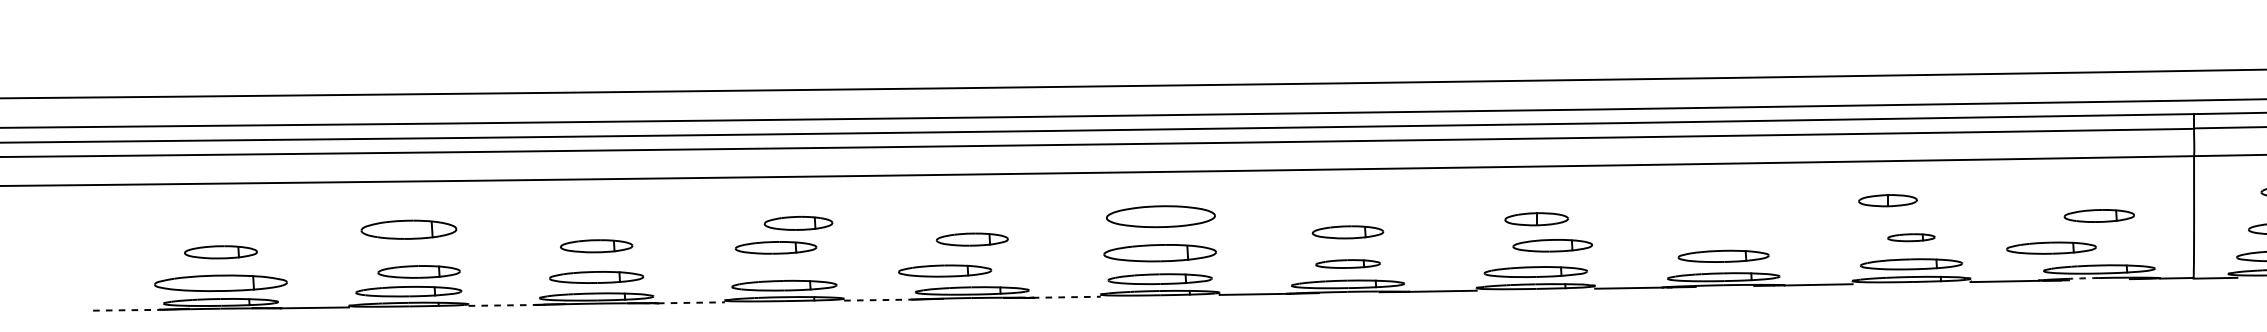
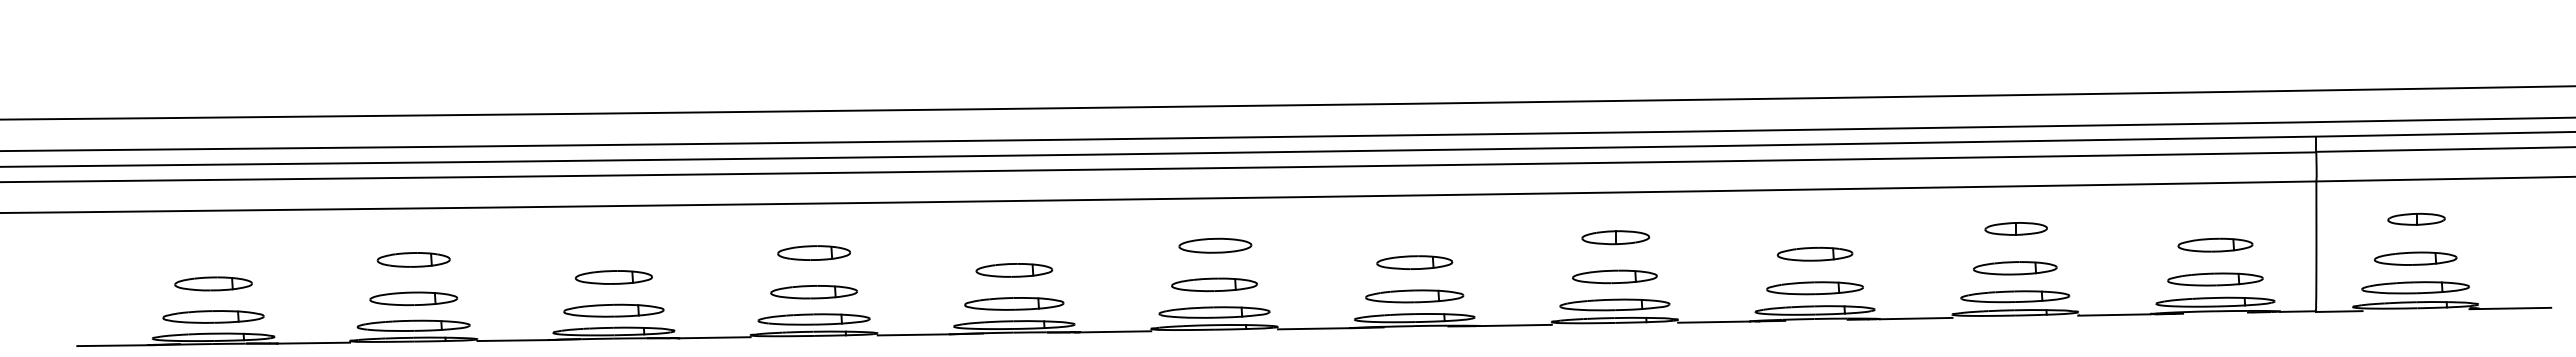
part: (1887, 200) -> (2015, 228), moved
part: (1161, 216) -> (1215, 245), size x0.62
part: (1536, 219) -> (1615, 237), moved
part: (797, 222) -> (813, 252), moved
part: (1723, 224) -> (1814, 254), added
part: (408, 229) -> (413, 259), size x0.71
part: (1910, 237) -> (2014, 268), size x1.67
part: (1552, 245) -> (1614, 276), moved
part: (775, 248) -> (813, 292), moved
part: (2051, 248) -> (2215, 279), moved
part: (1160, 252) -> (1214, 284), size x0.71
part: (1347, 264) -> (1414, 296), size x1.43
part: (945, 270) -> (1014, 303), moved
part: (418, 271) -> (413, 298), moved
arc: (2083, 278) -> (2198, 311), dashed -> solid
part: (220, 282) -> (213, 316), size x0.71
line: (1067, 296) -> (1115, 331), dashed -> solid
line: (877, 299) -> (913, 334), dashed -> solid
line: (690, 302) -> (714, 337), dashed -> solid
line: (502, 305) -> (513, 340), dashed -> solid
line: (128, 310) -> (114, 345), dashed -> solid

